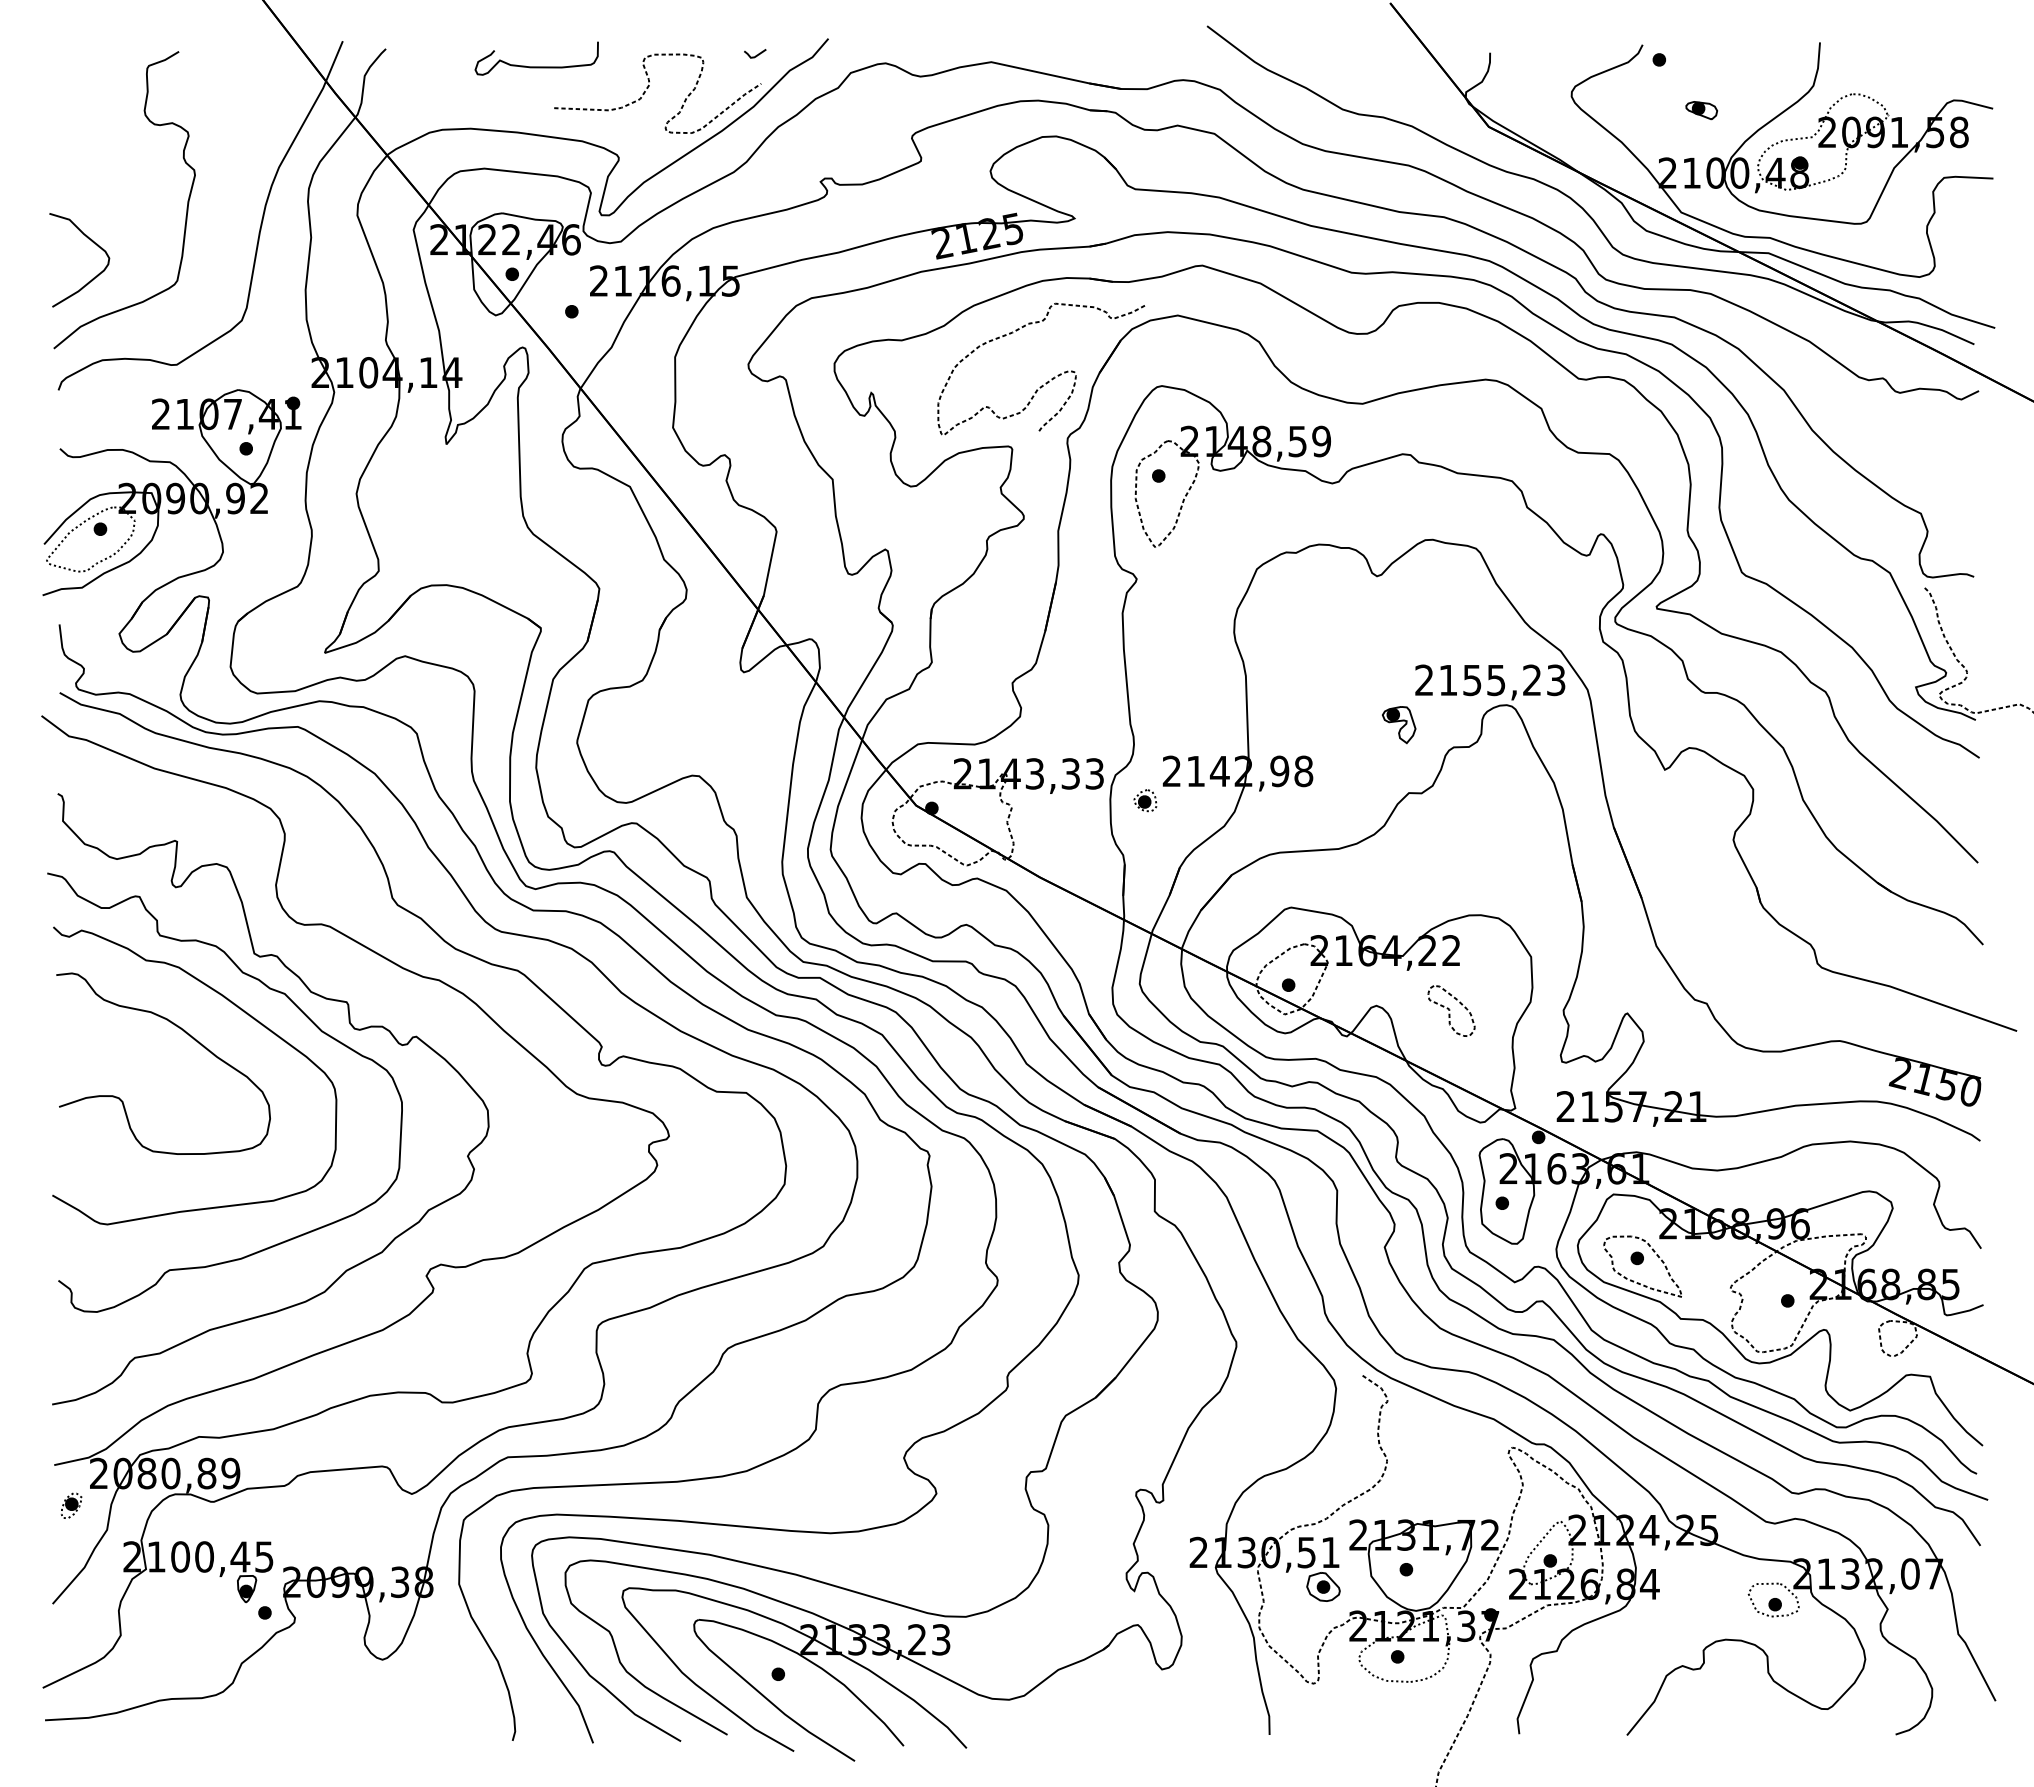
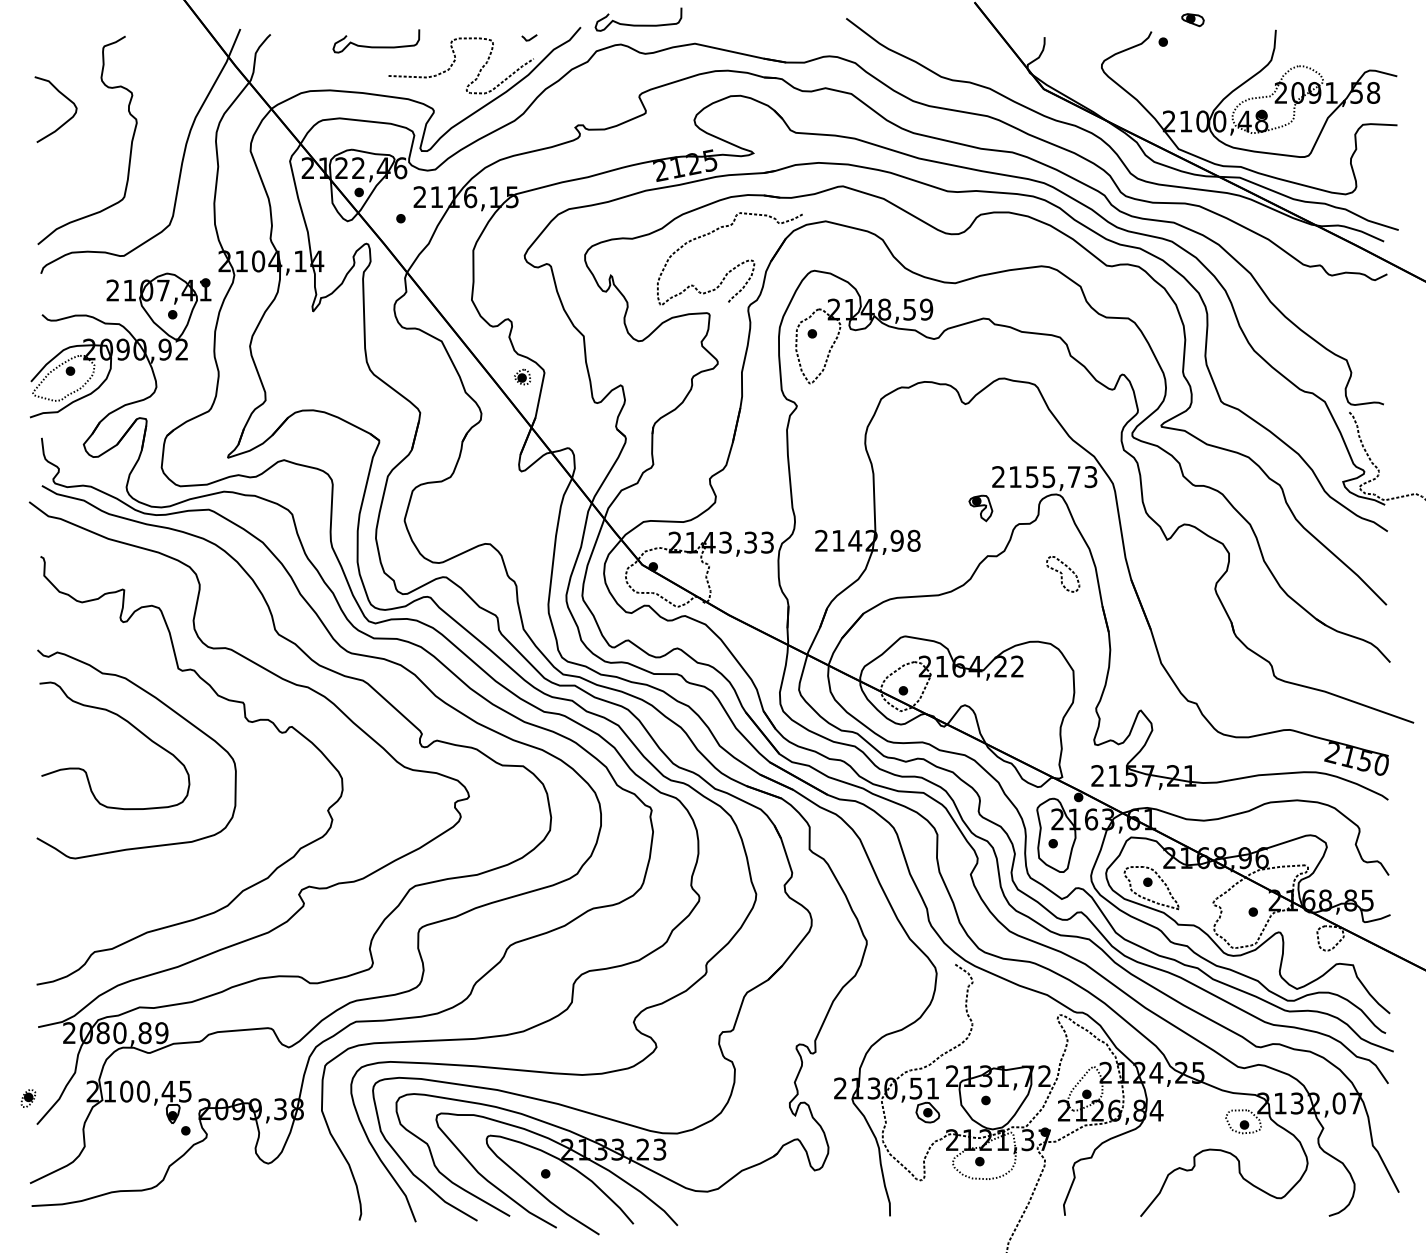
curve: (910, 35) -> (638, 25), added
part: (1701, 110) -> (1192, 20), moved
curve: (93, 243) -> (65, 97), moved
text: (1532, 679) -> (1074, 476), 2155,23 -> 2155,73
part: (1145, 800) -> (522, 376), moved
part: (1451, 1010) -> (1063, 573), moved
curve: (302, 1013) -> (212, 710), removed
part: (71, 1505) -> (28, 1098), moved

